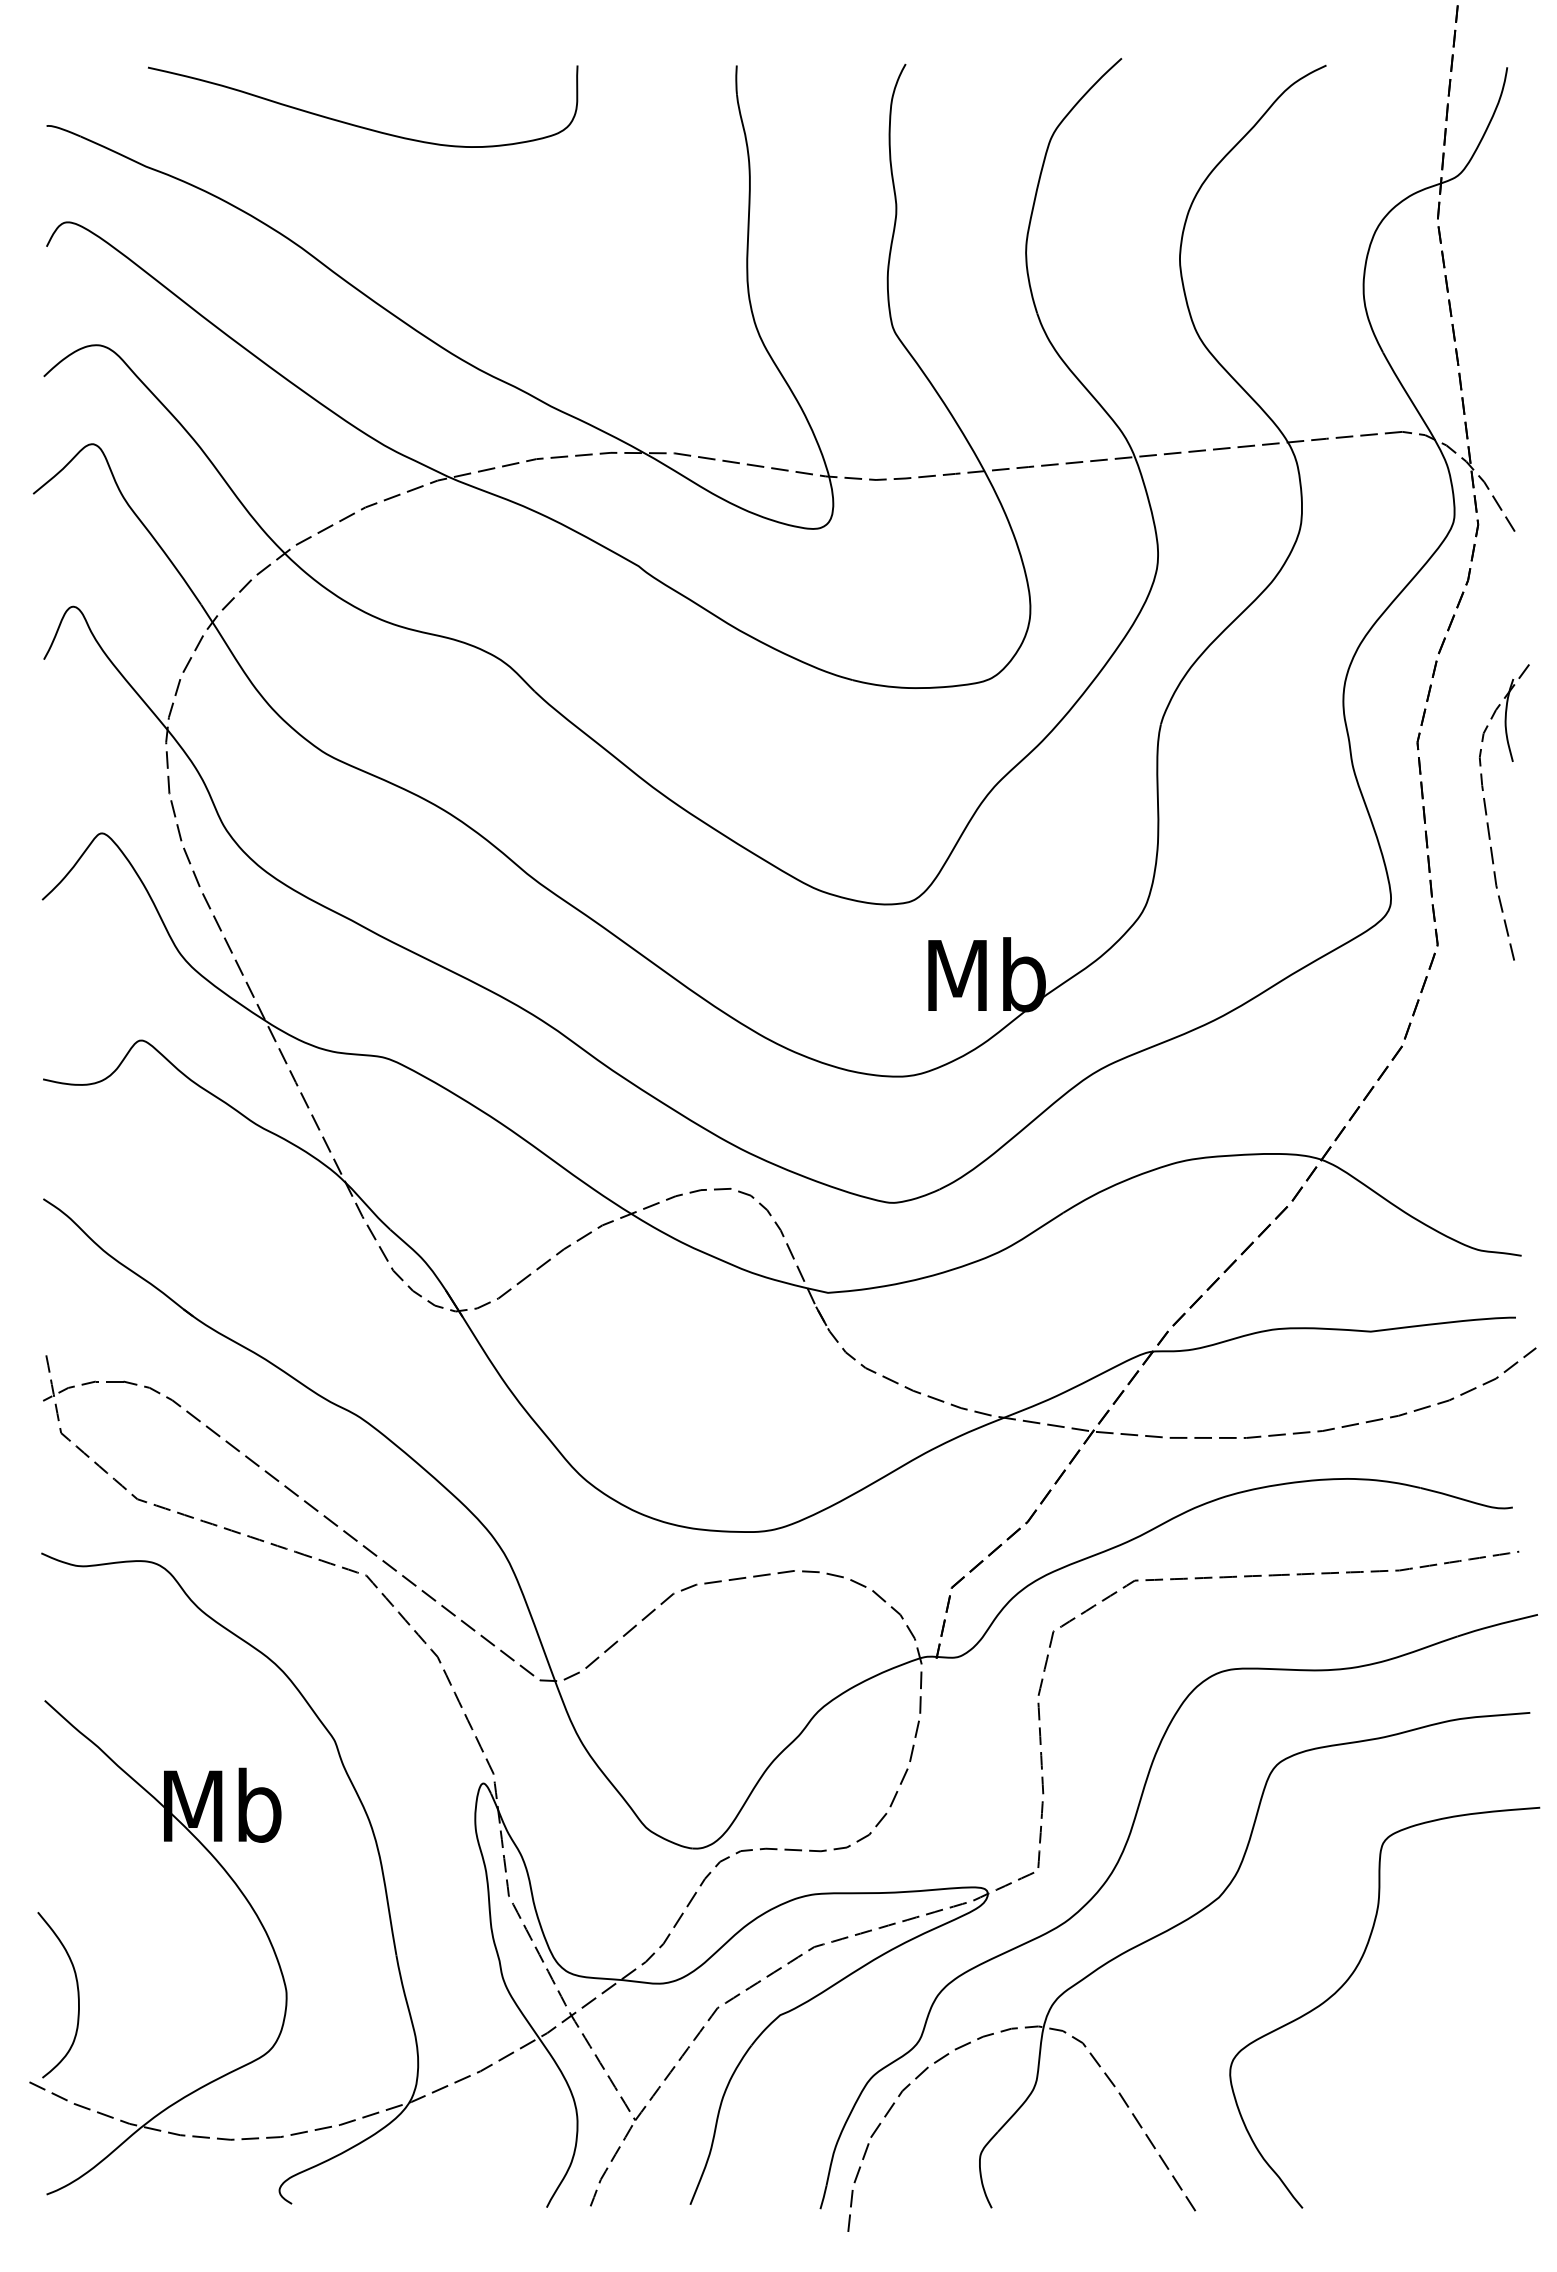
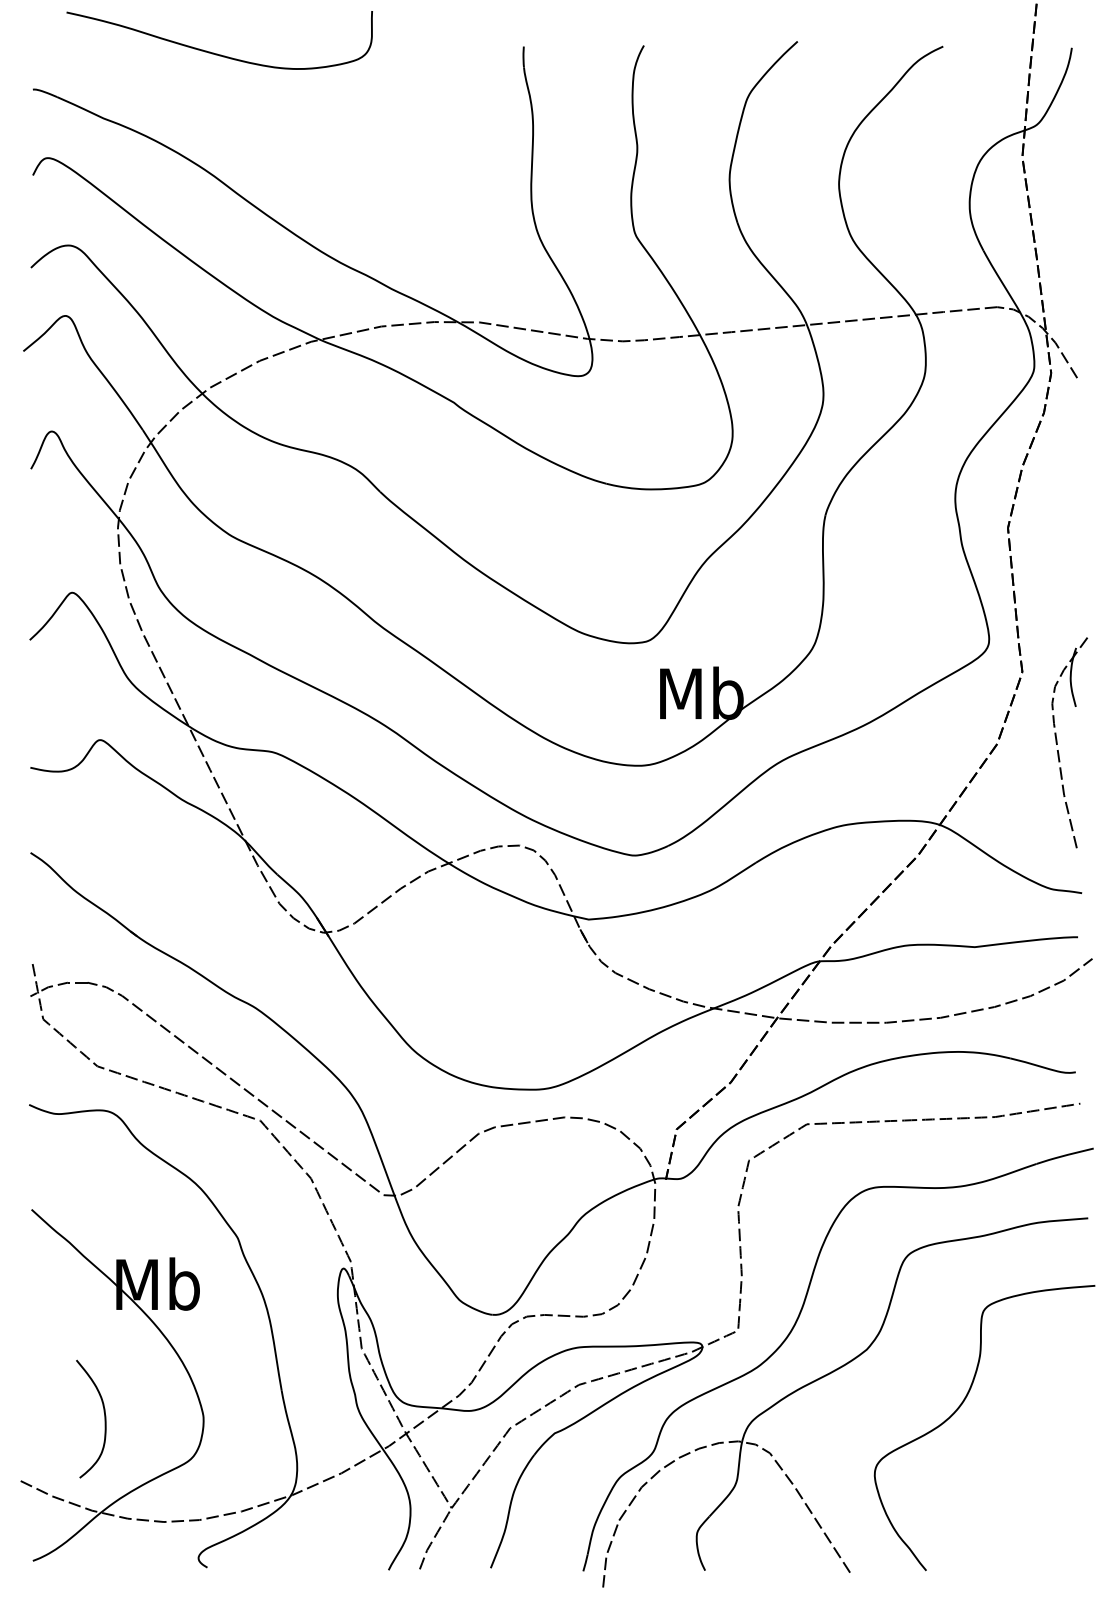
curve: (359, 125) -> (217, 53), moved
part: (1487, 814) -> (1057, 744), moved
curve: (77, 1995) -> (104, 1419), moved

